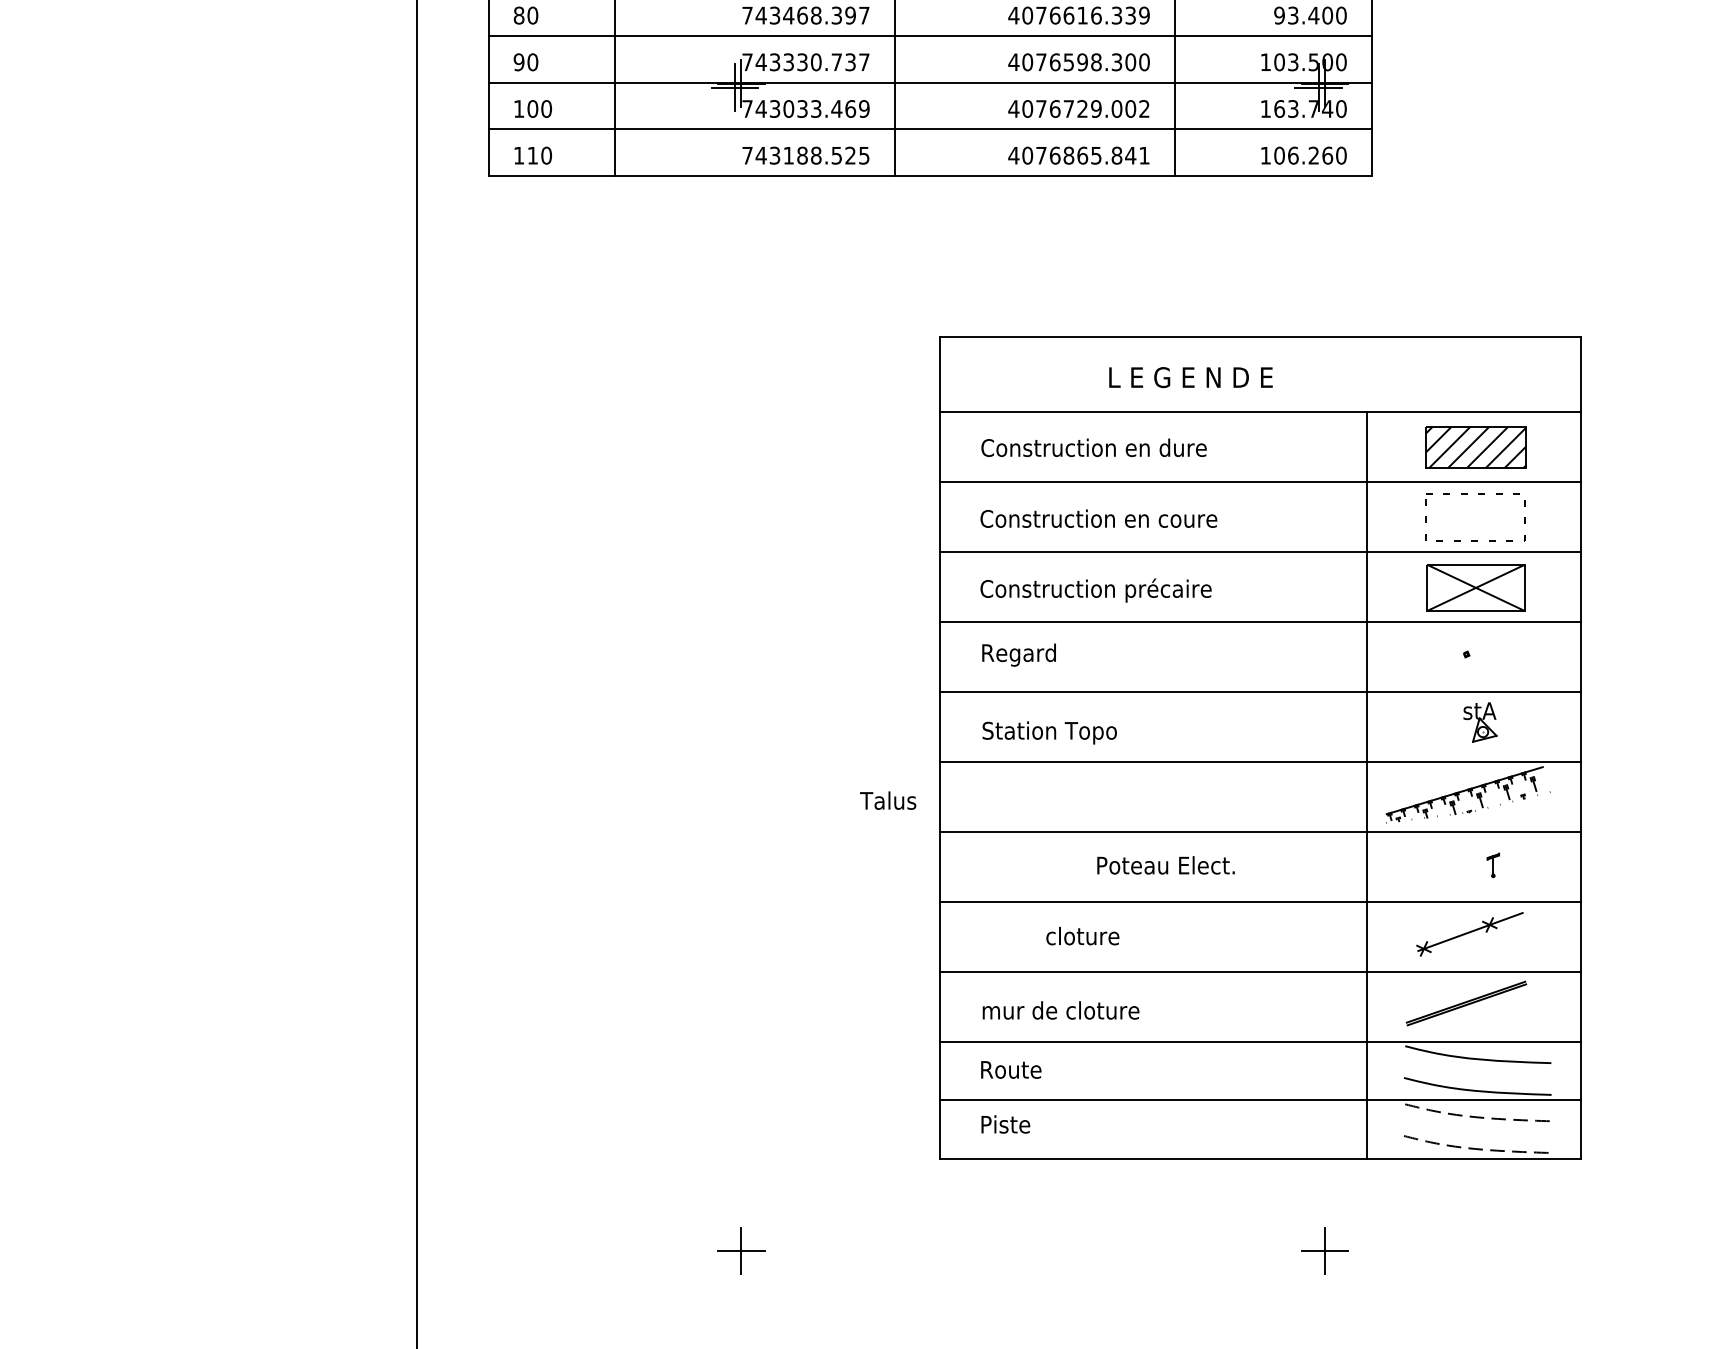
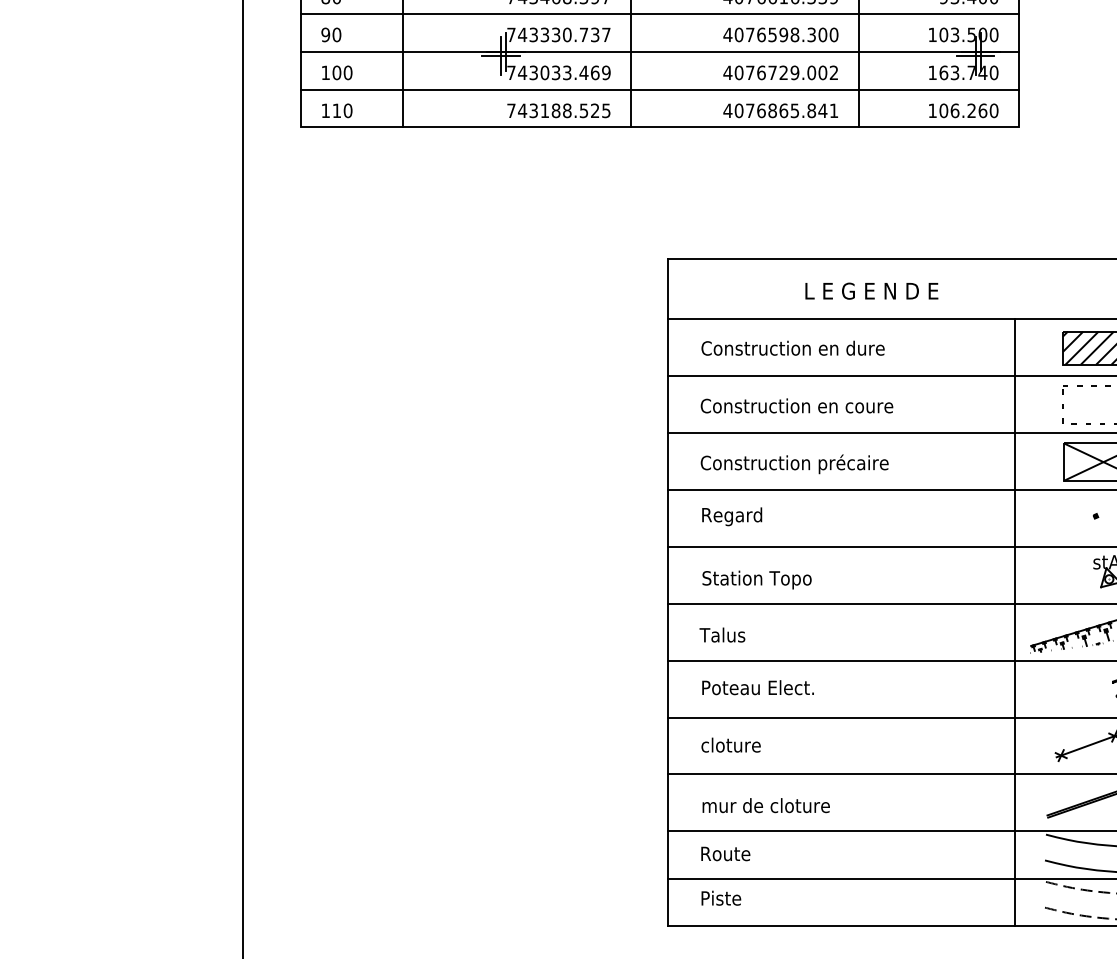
text: (888, 800) -> (722, 634), moved
text: (1165, 865) -> (757, 687), moved
text: (1082, 935) -> (730, 744), moved

